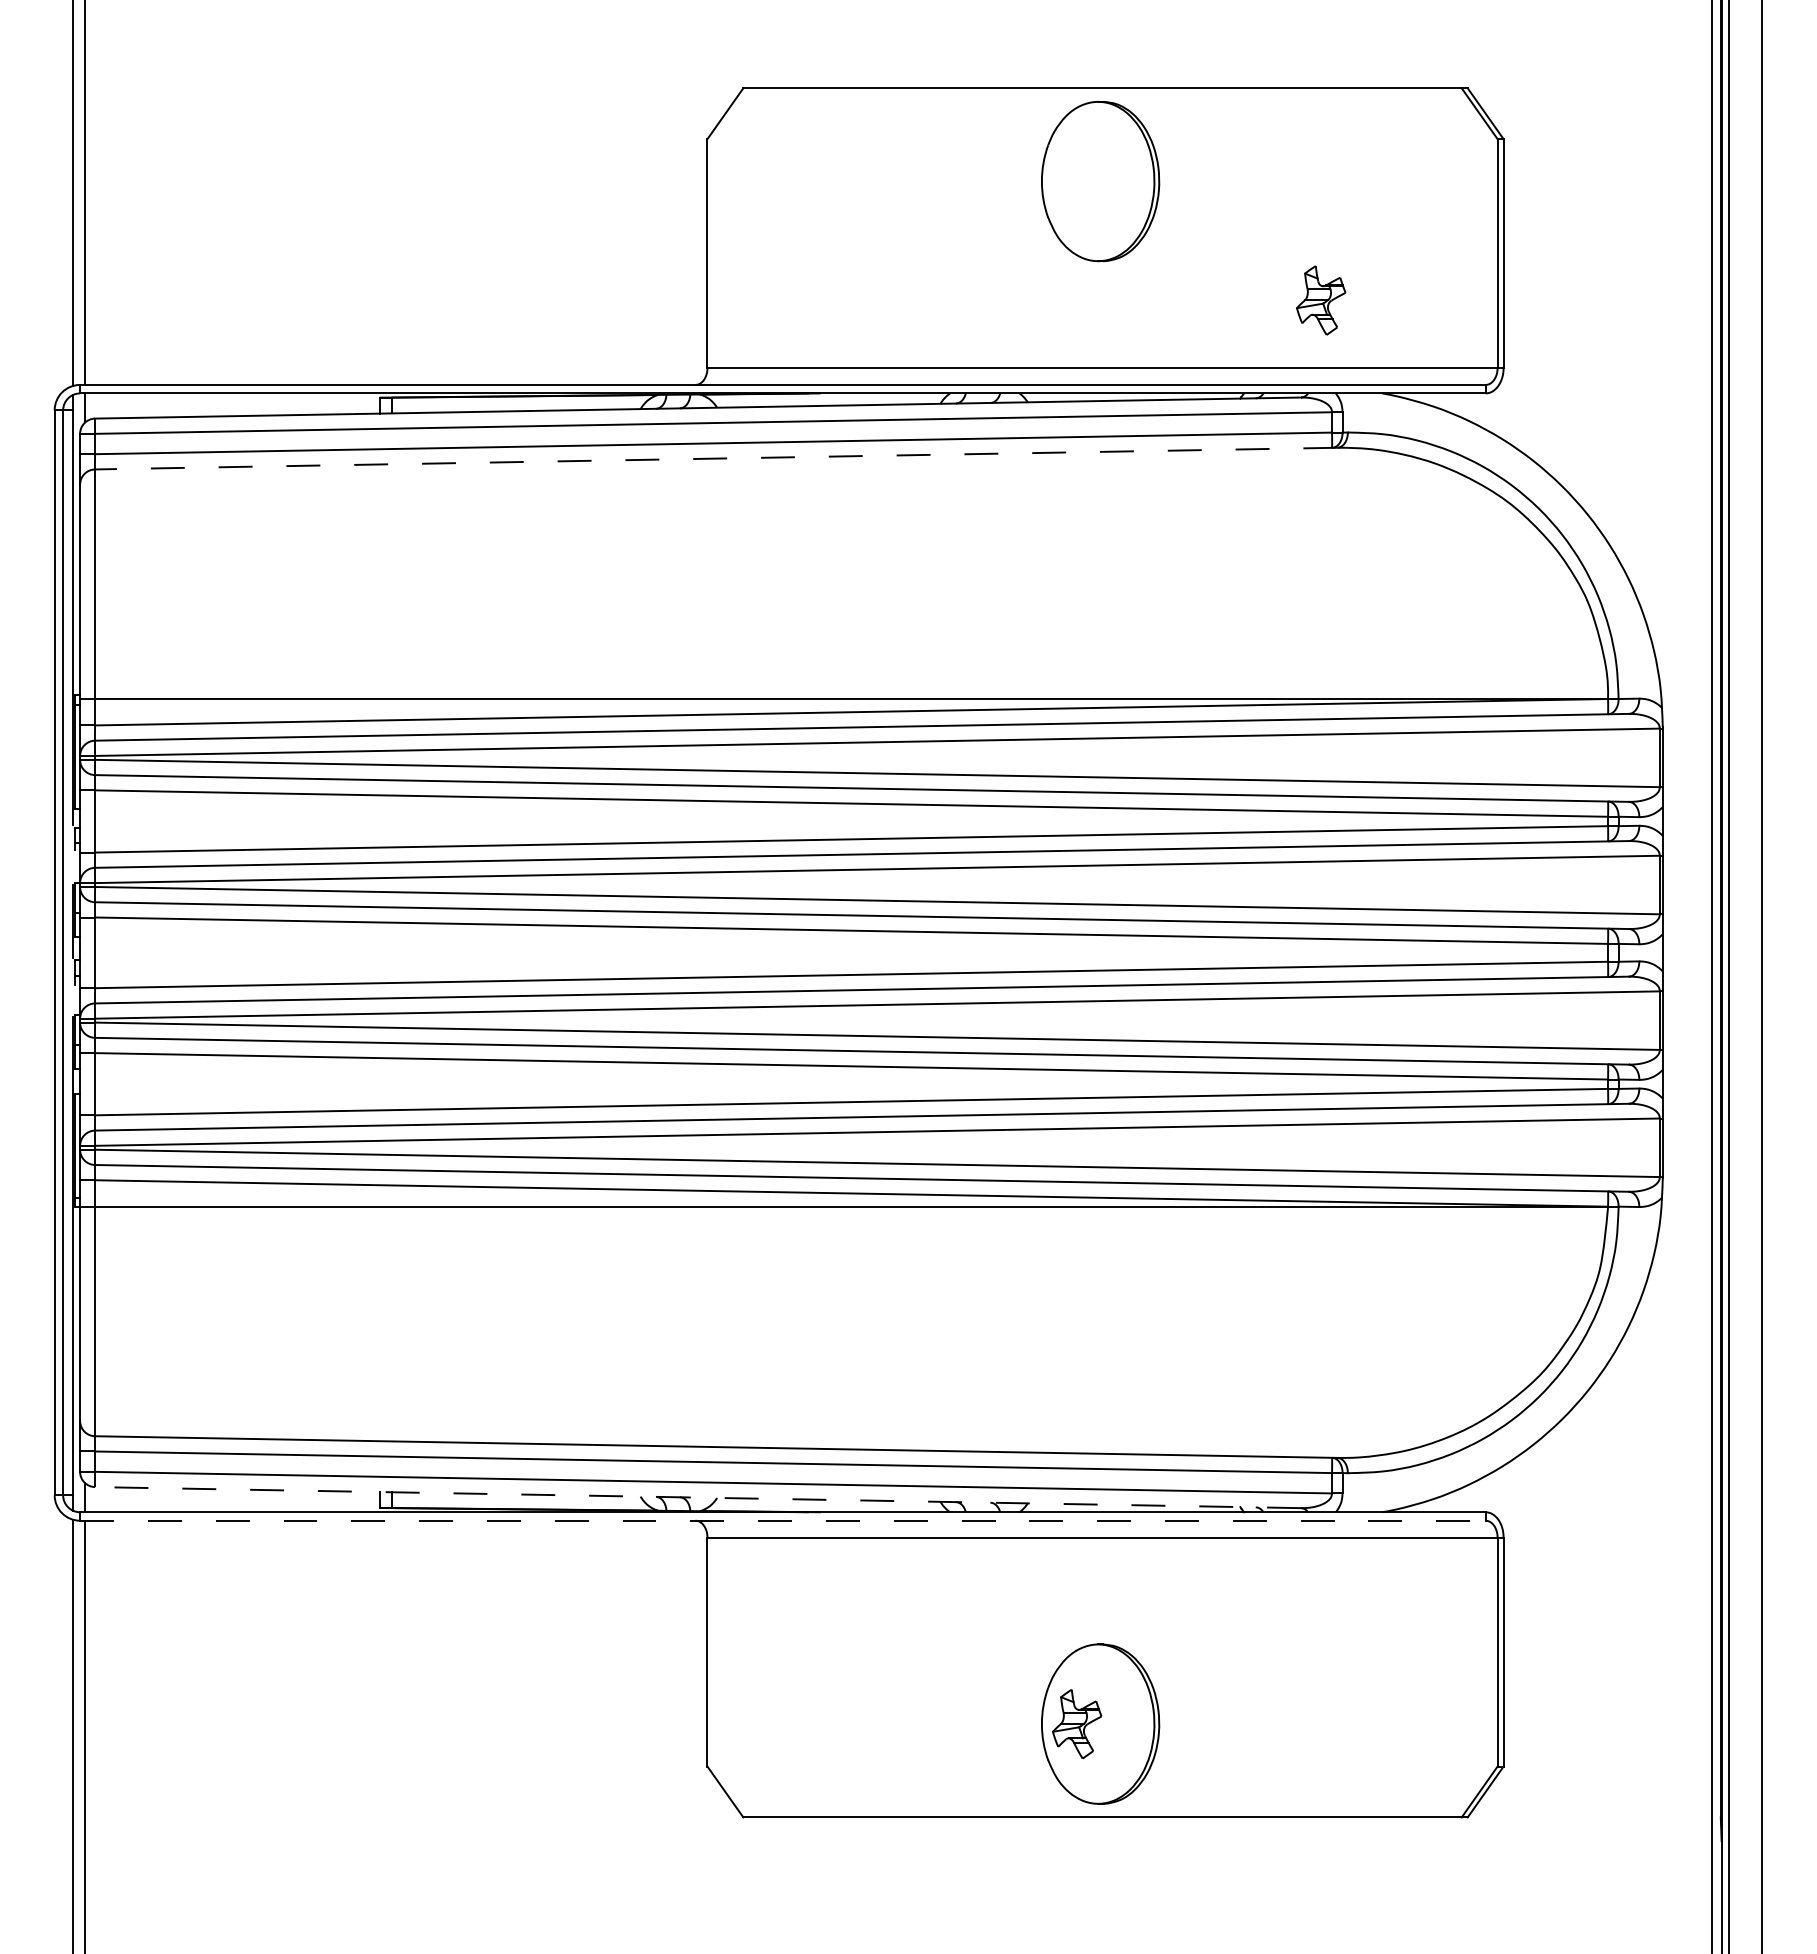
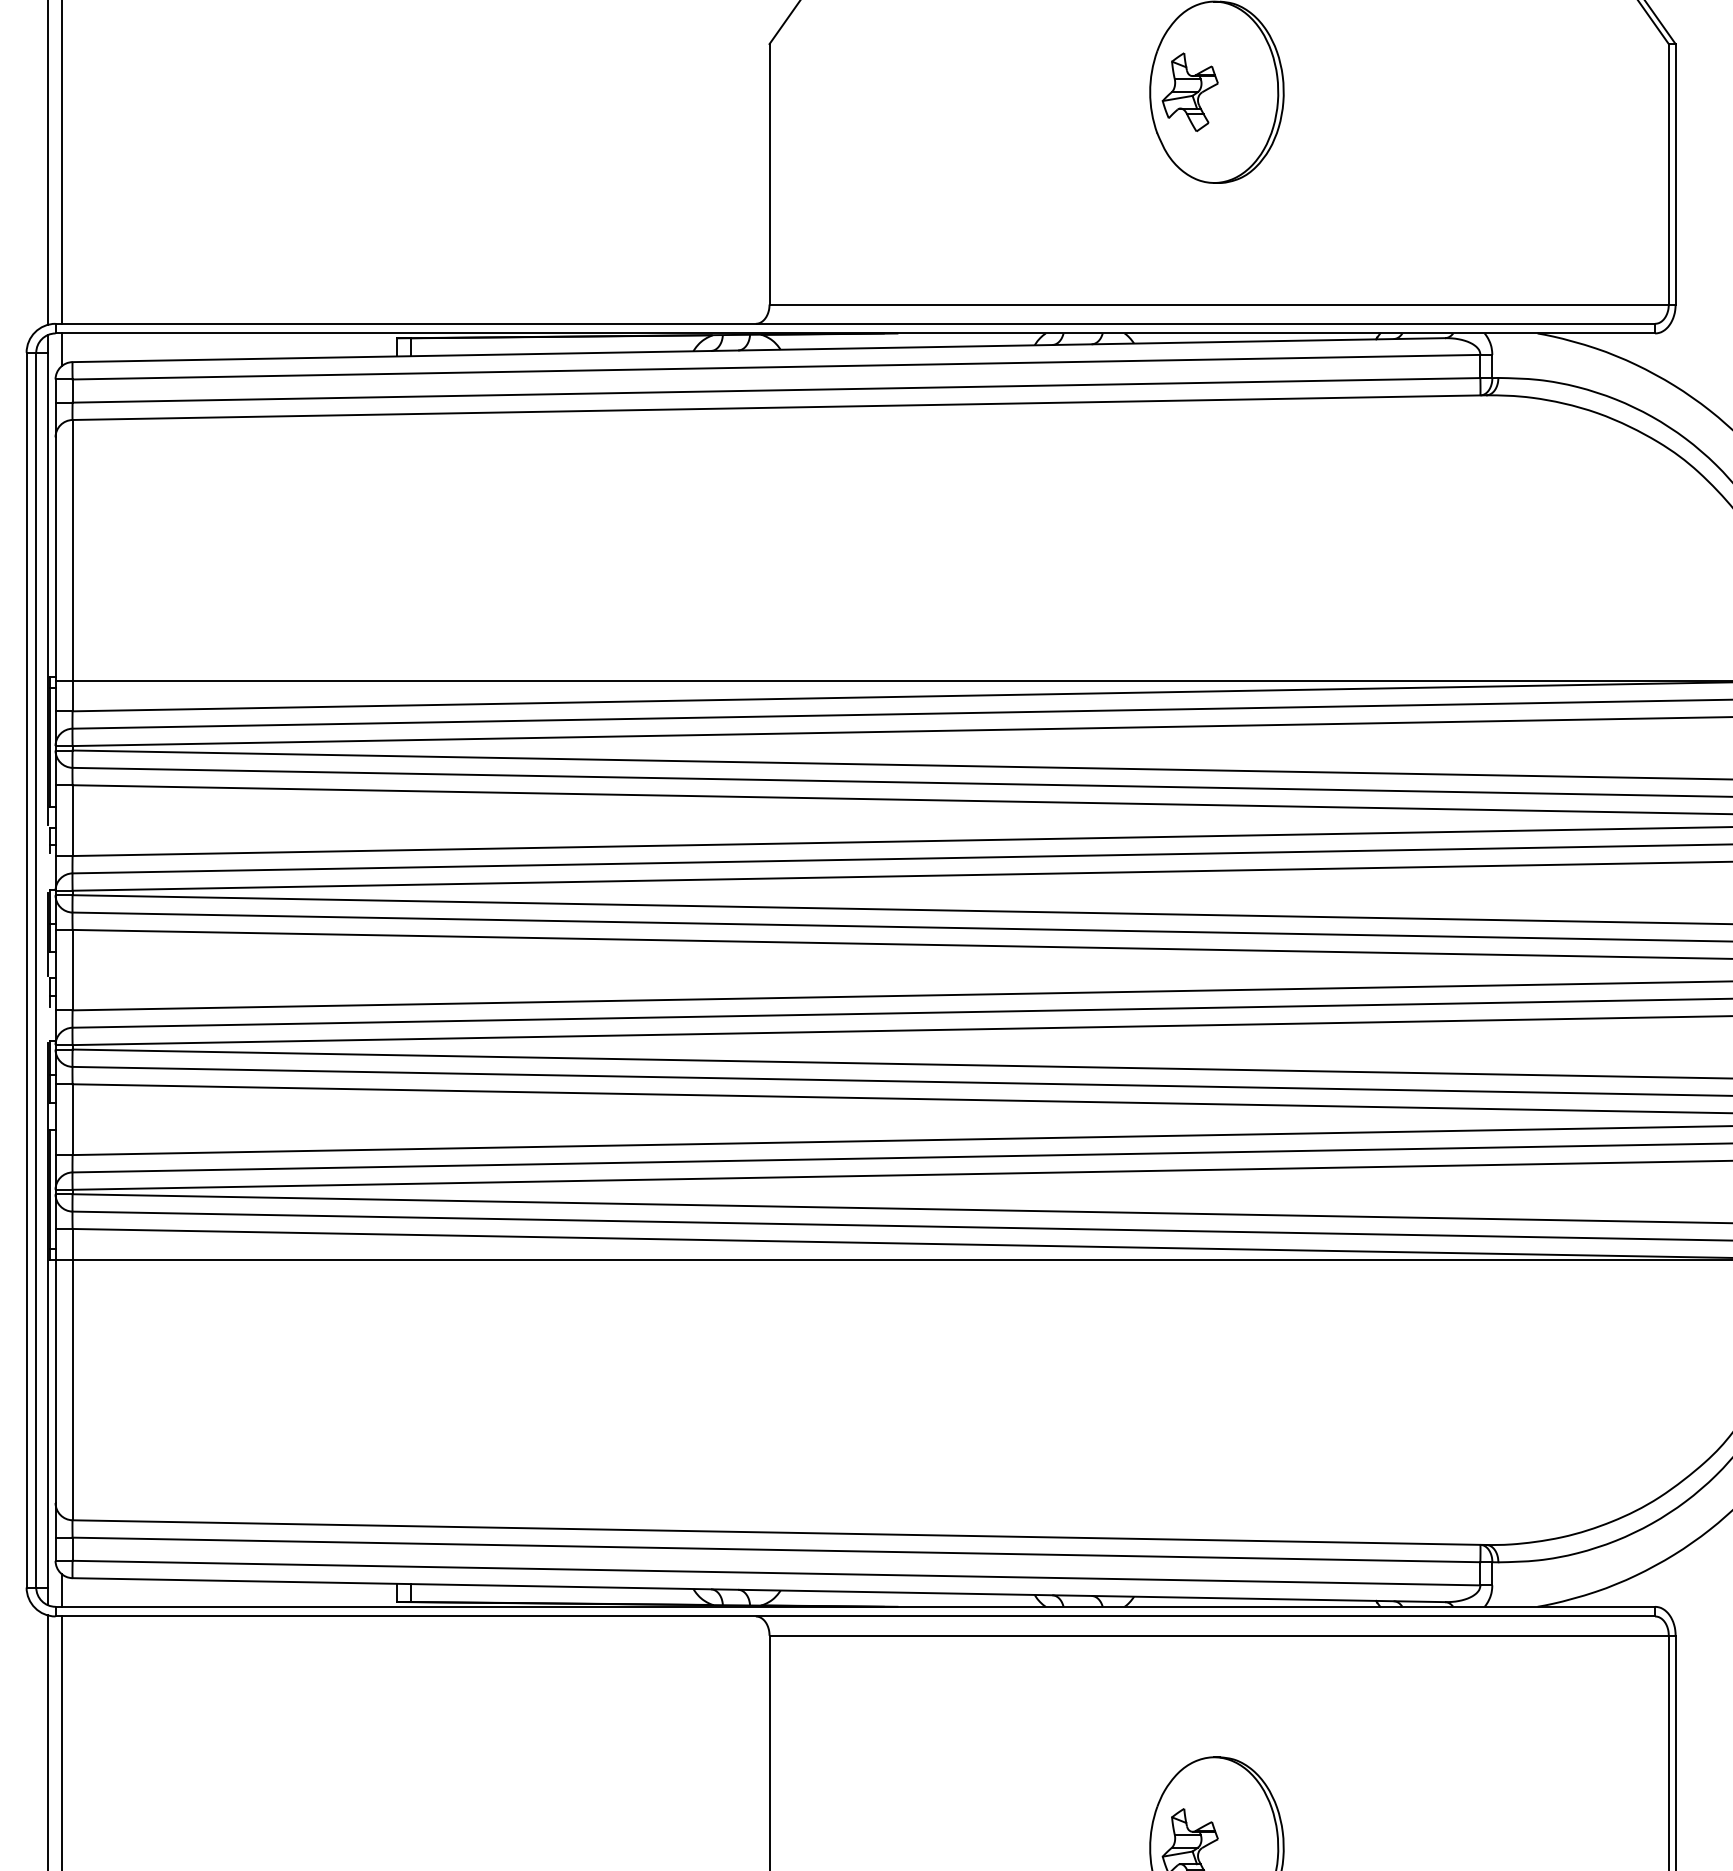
part: (1321, 300) -> (1190, 92), moved
line: (715, 458) -> (778, 407), dashed -> solid
line: (697, 1497) -> (758, 1590), dashed -> solid
line: (782, 1520) -> (854, 1616), dashed -> solid

